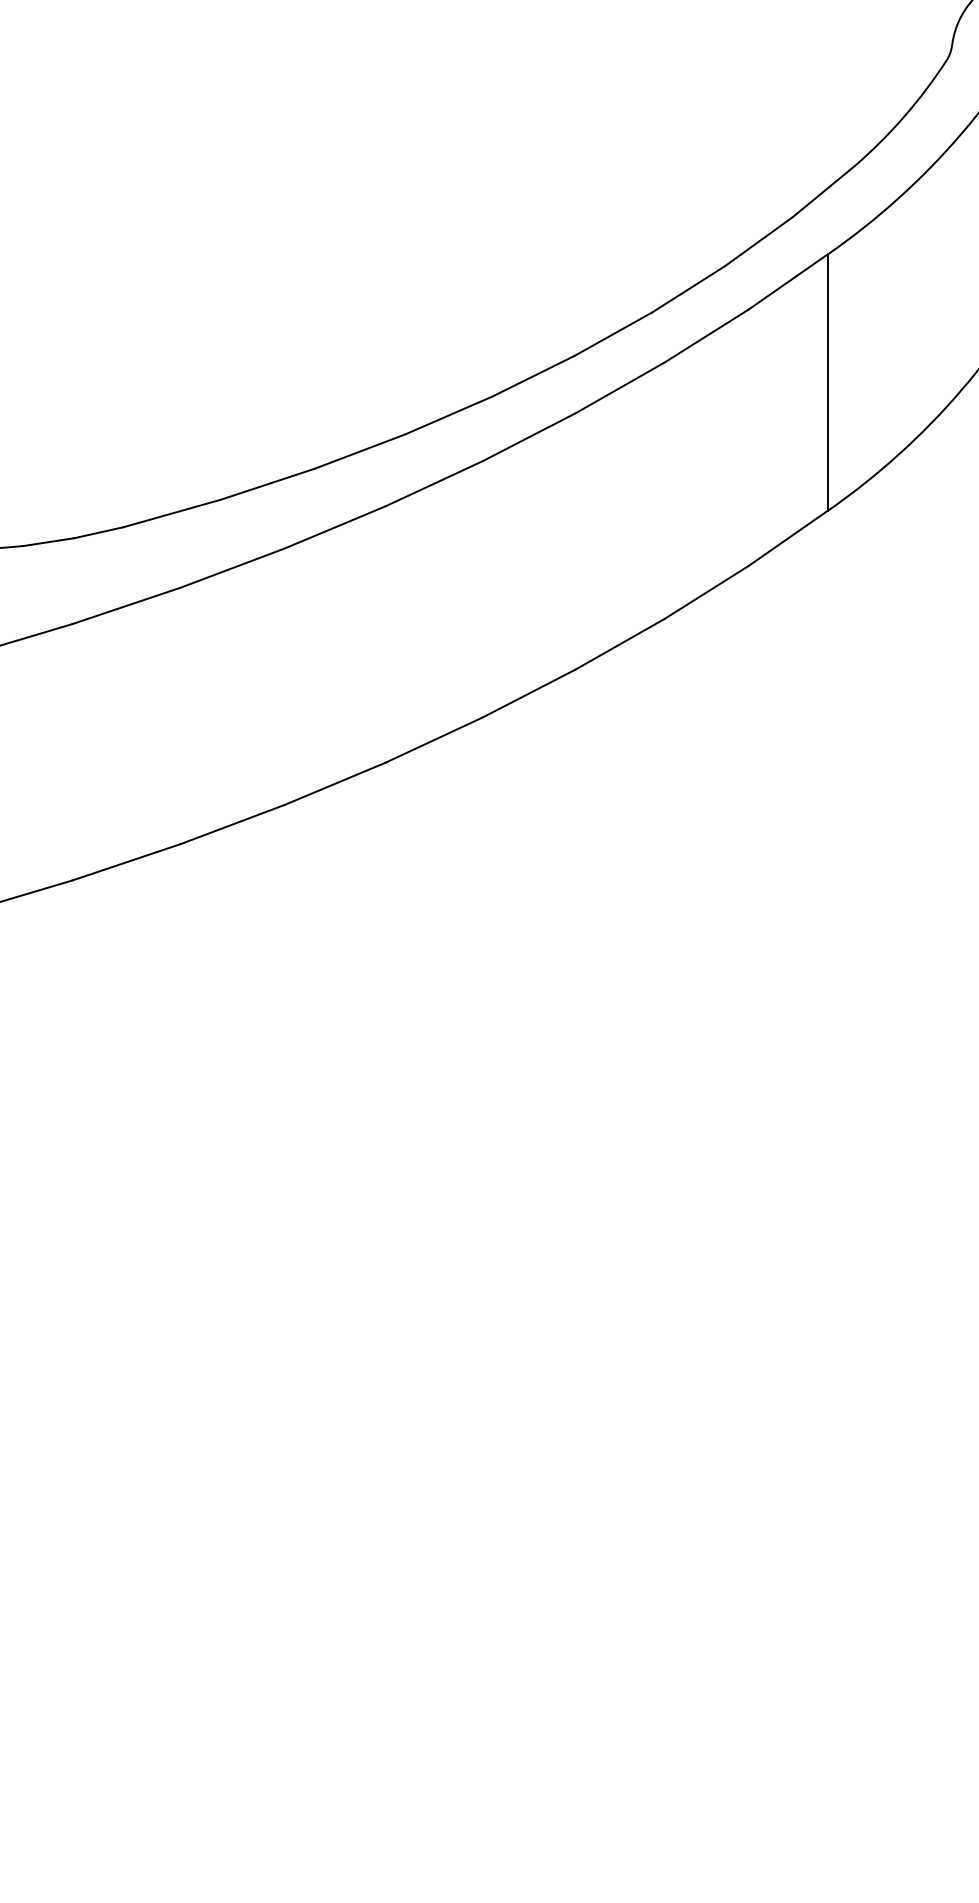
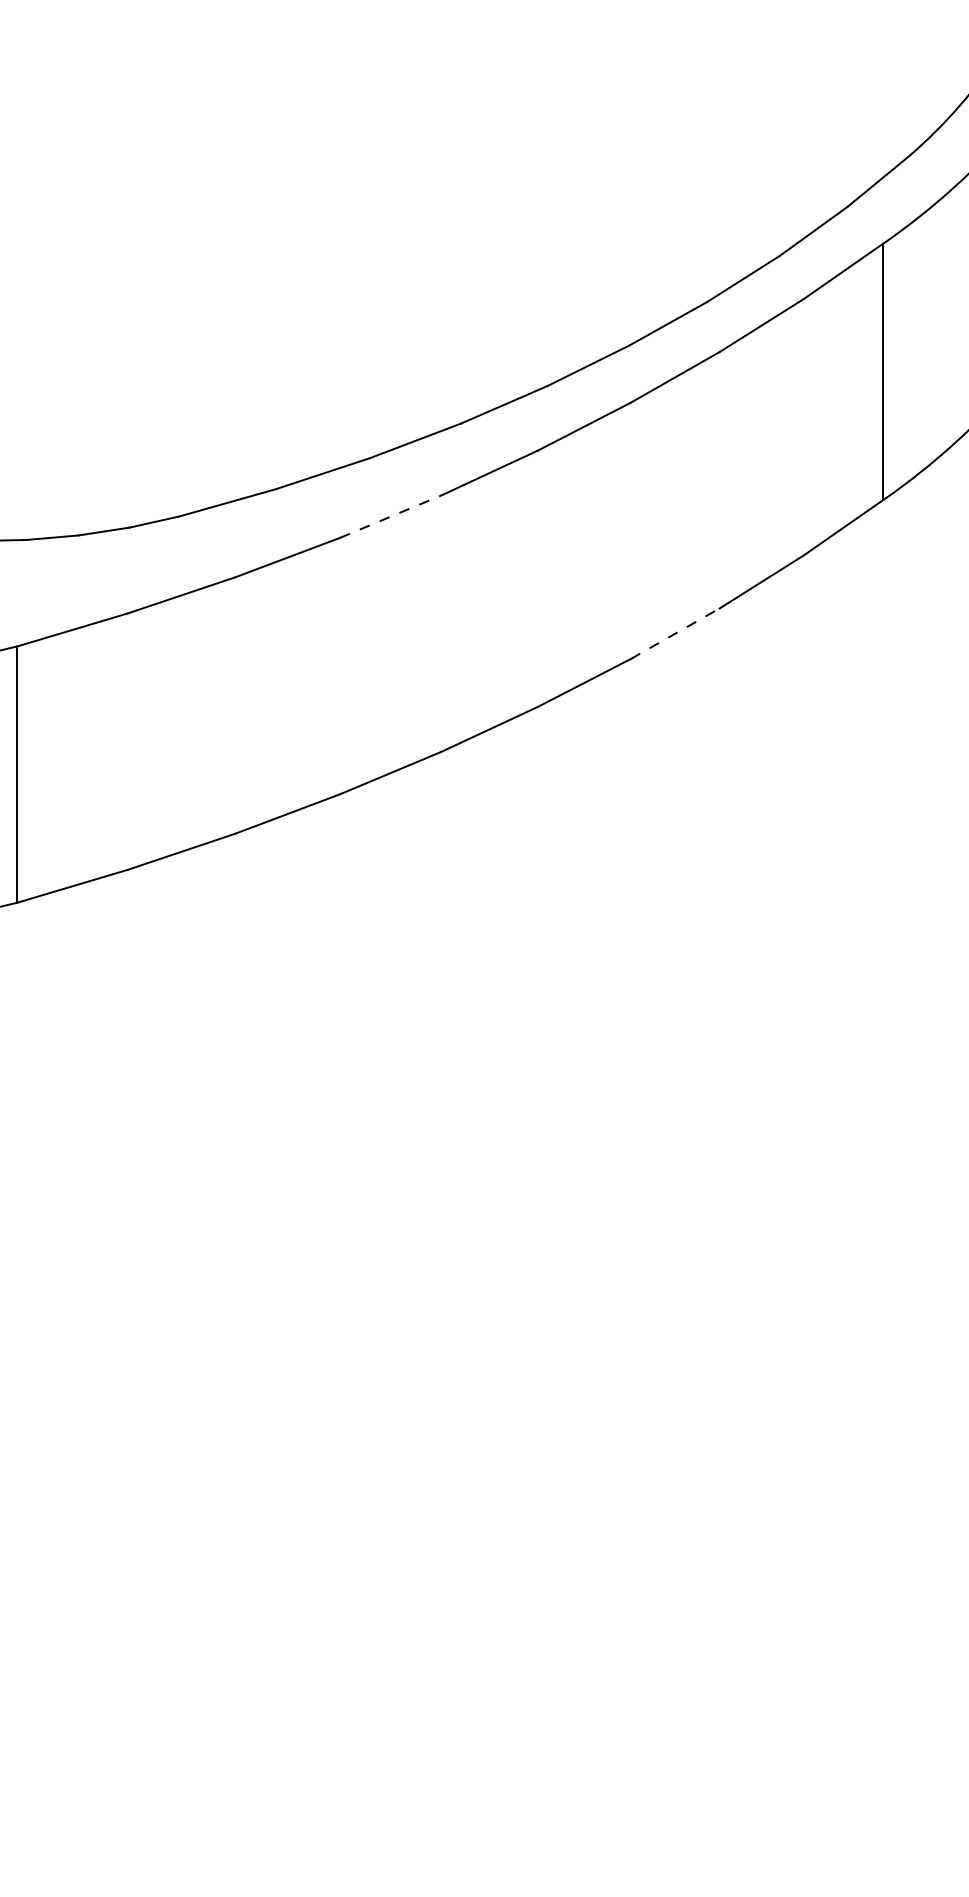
line: (335, 527) -> (390, 516), solid -> dashed
line: (620, 644) -> (675, 633), solid -> dashed

